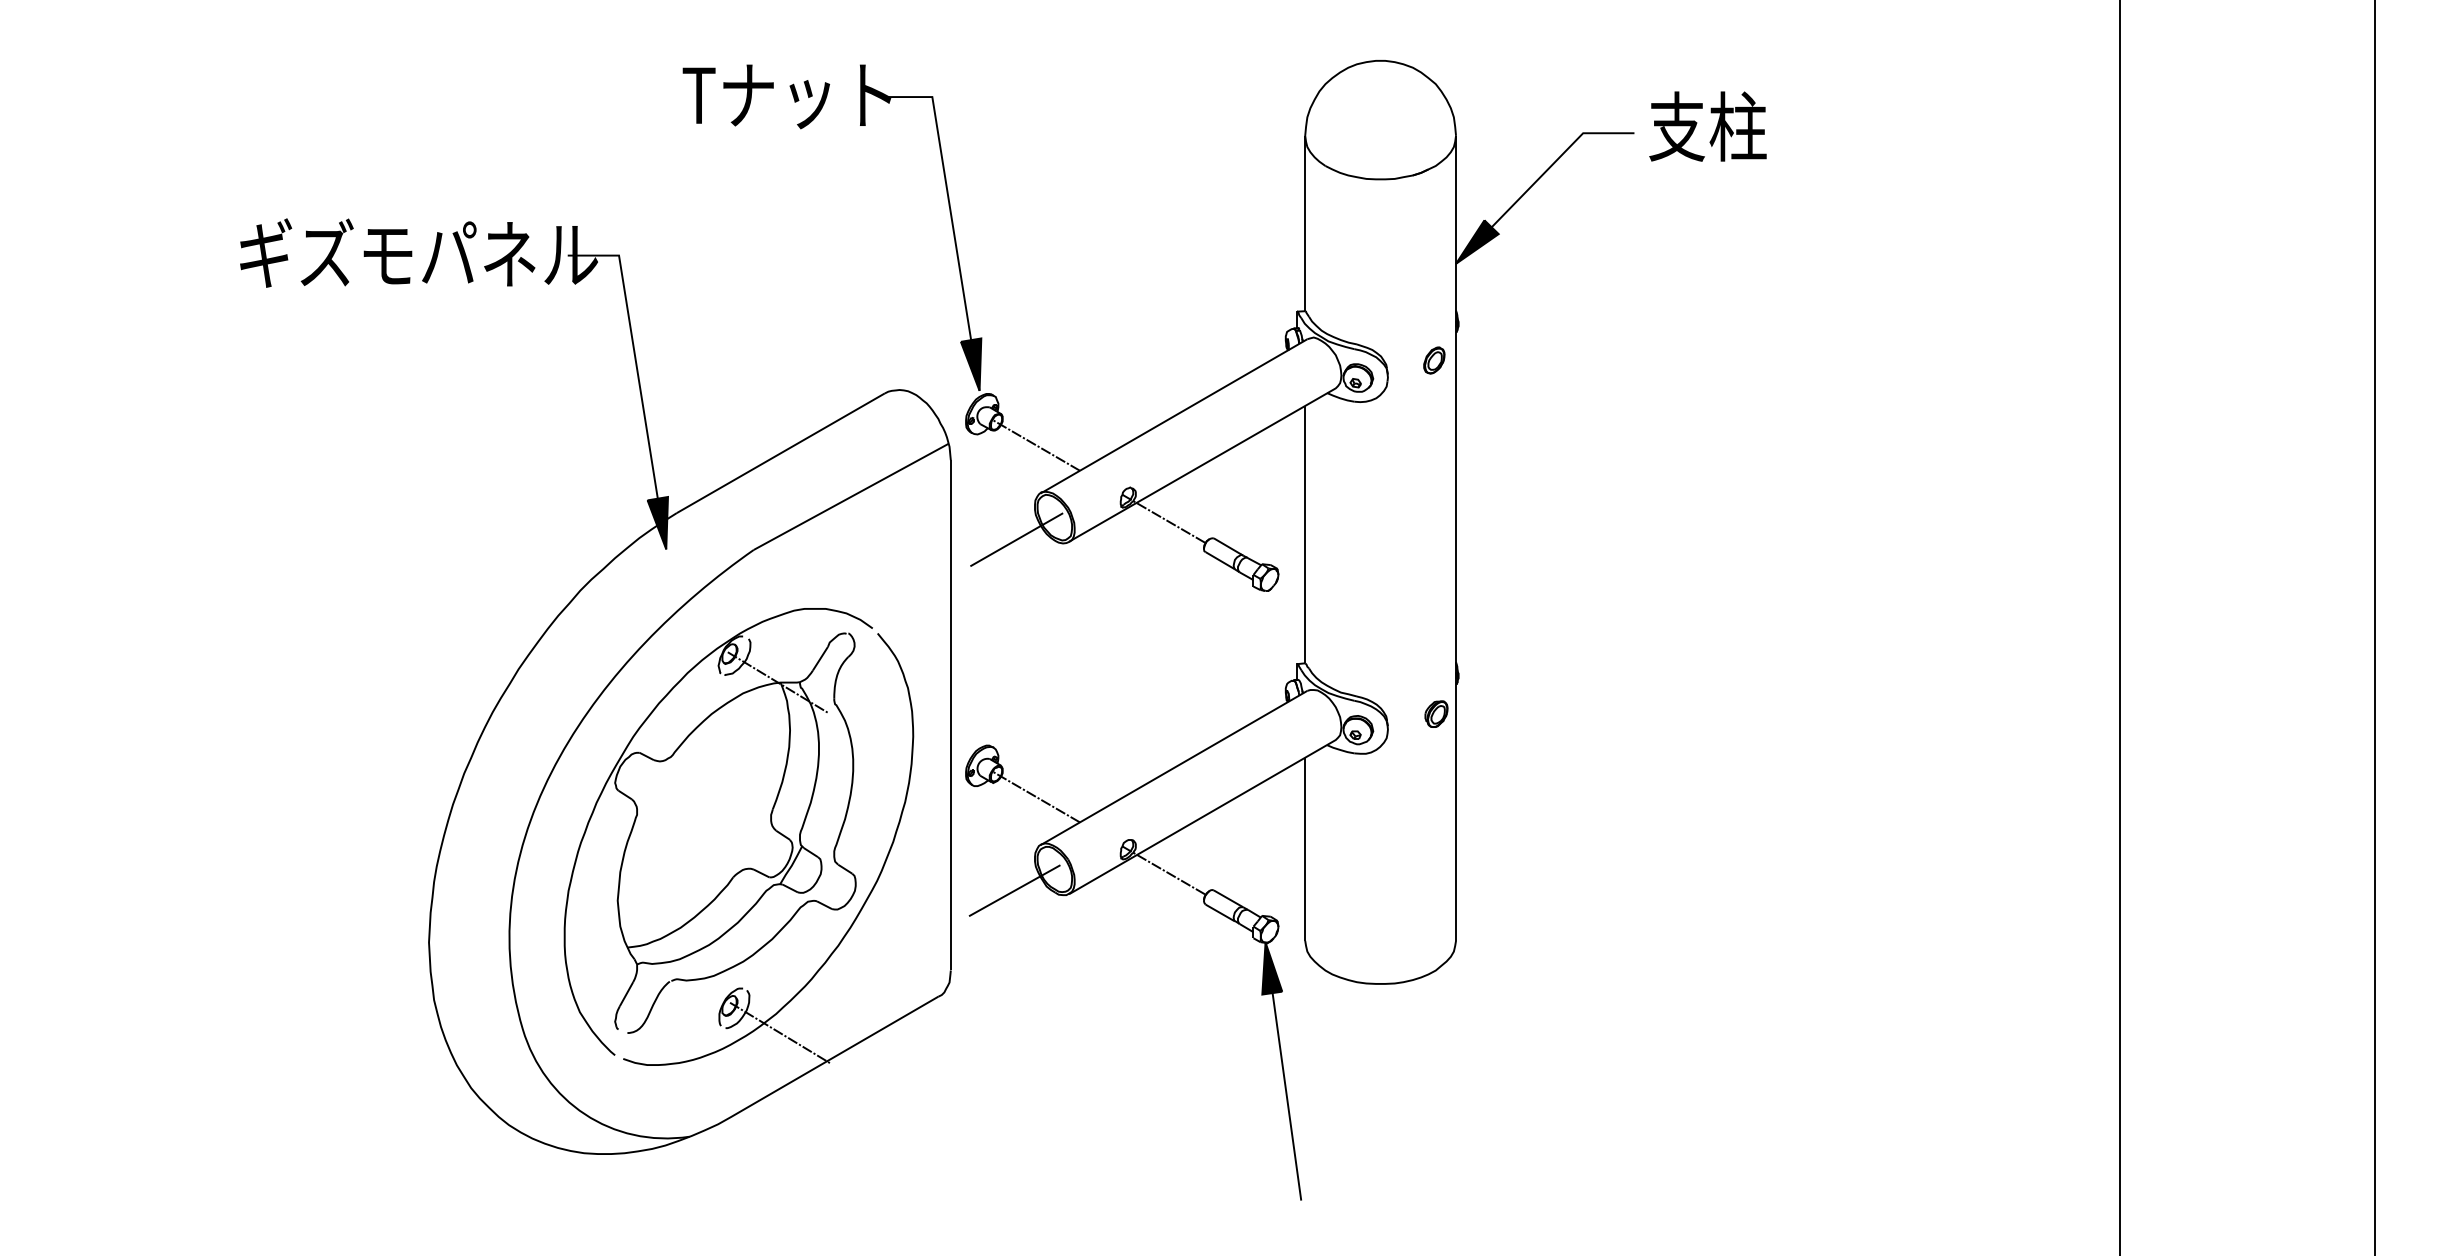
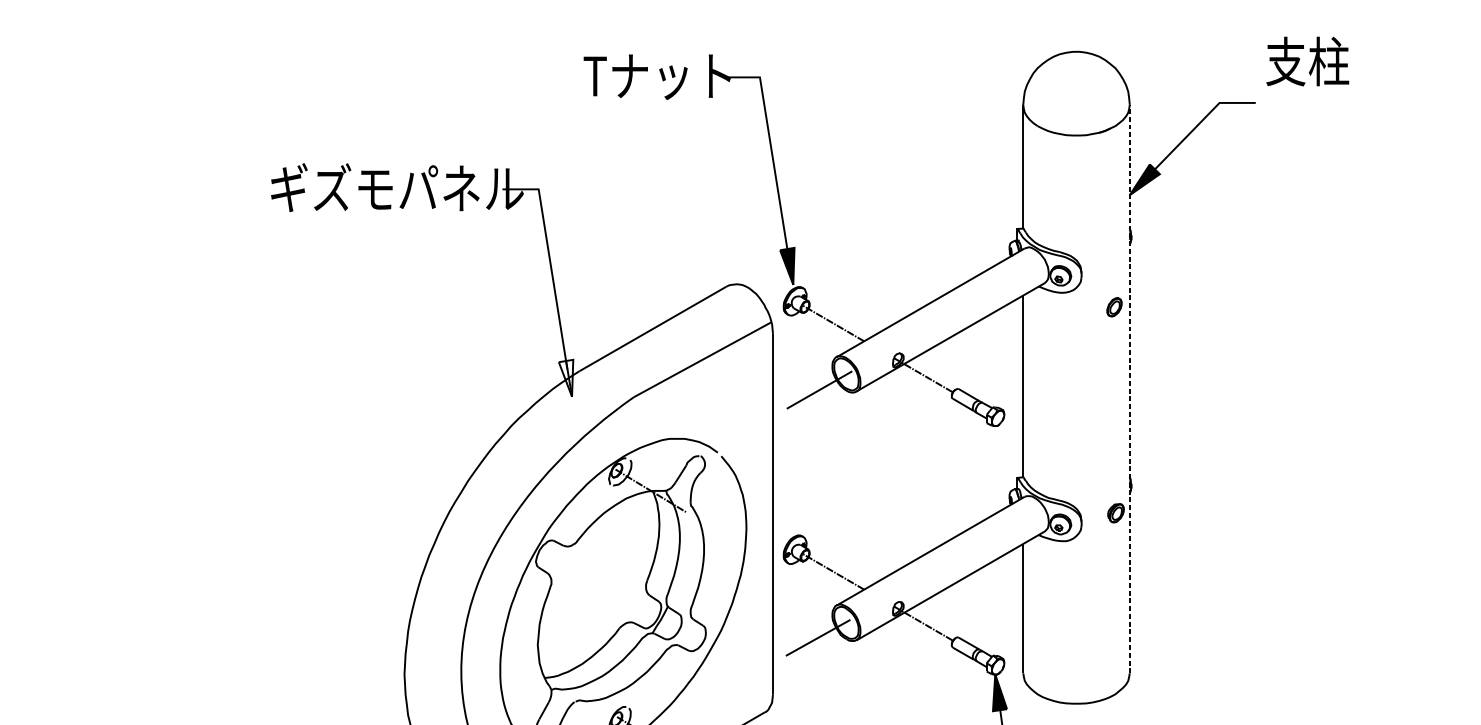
text: (1707, 126) -> (1307, 61), moved
part: (1434, 360) -> (1114, 307), moved
fill: (657, 522) -> (565, 377), removed
line: (1456, 537) -> (1130, 388), solid -> dashed

